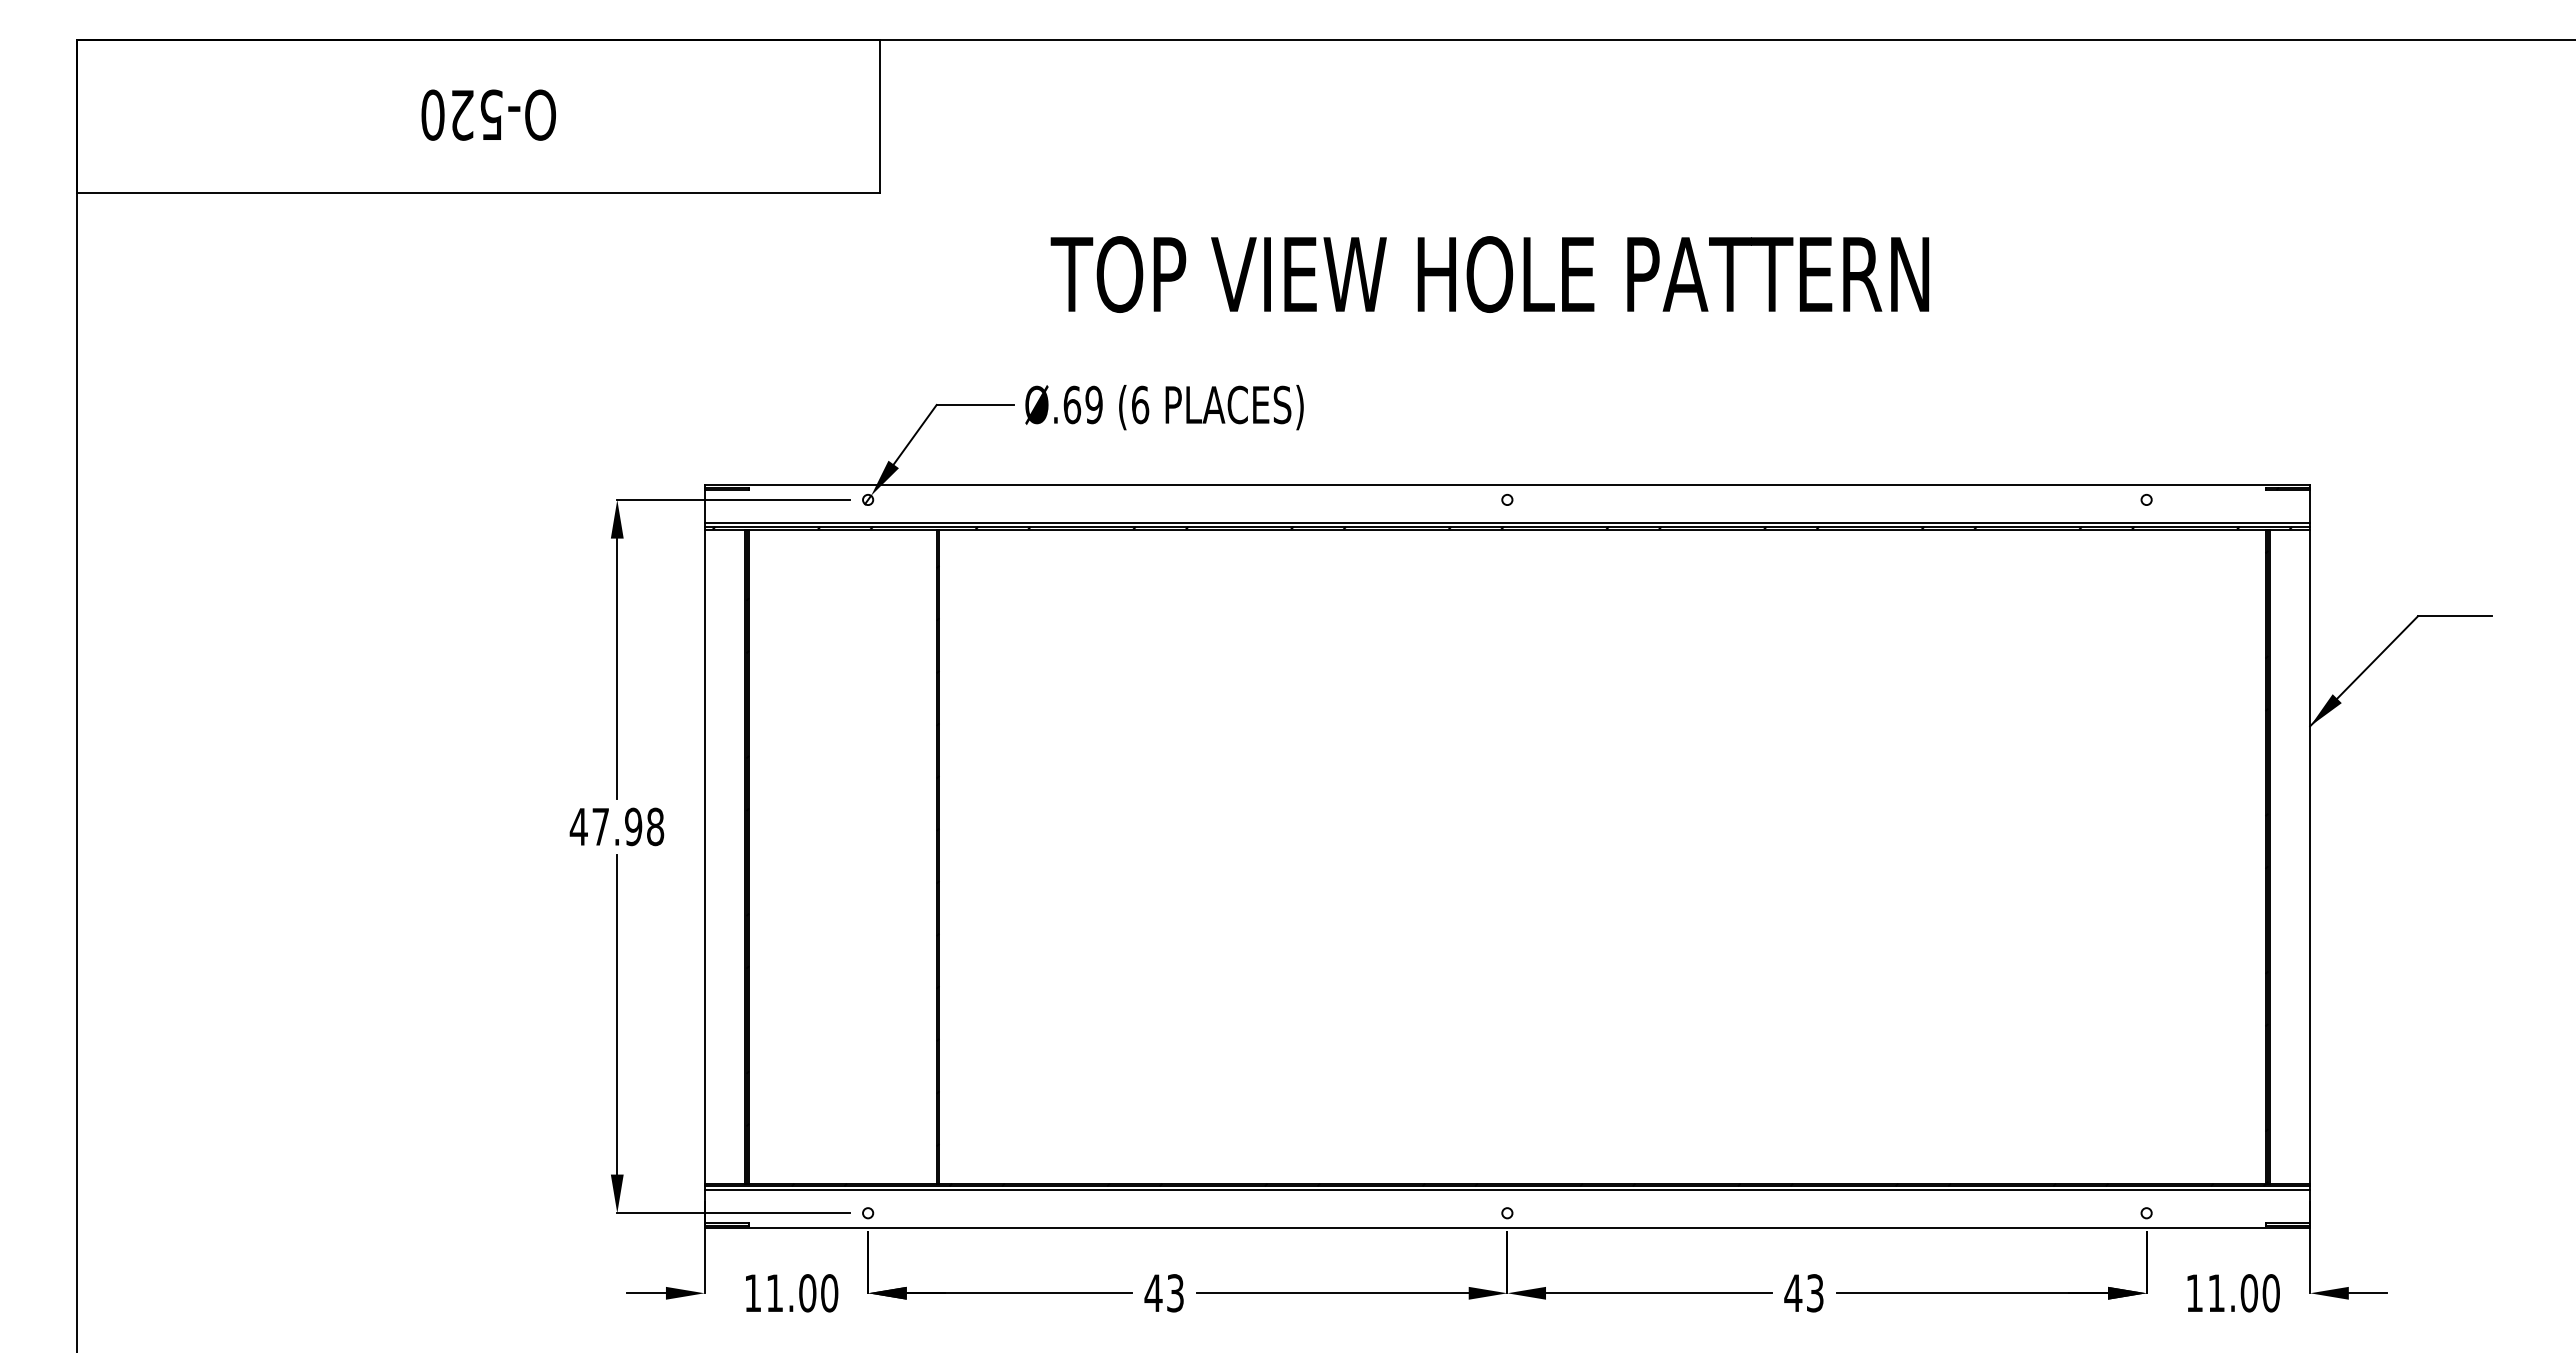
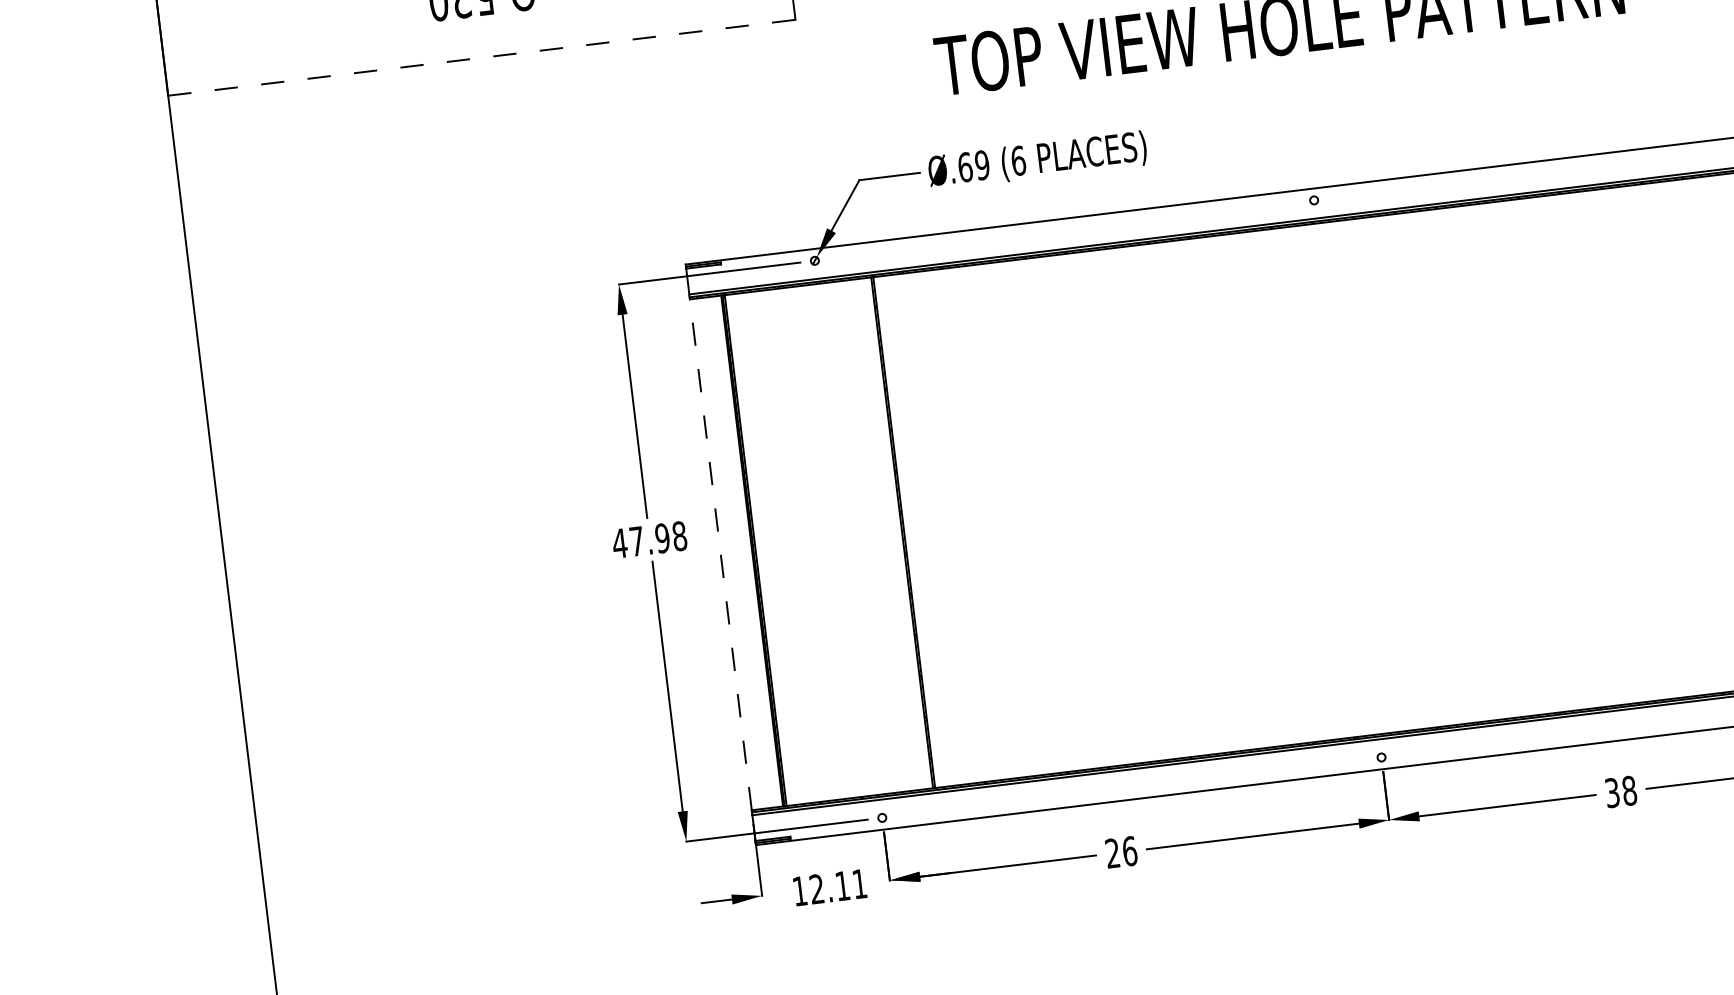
line: (478, 192) -> (481, 57), solid -> dashed
line: (704, 856) -> (720, 554), solid -> dashed
text: (802, 1293) -> (838, 886), 11.00 -> 12.11
text: (1164, 1293) -> (1121, 852), 43 -> 26
text: (1803, 1293) -> (1620, 792), 43 -> 38

